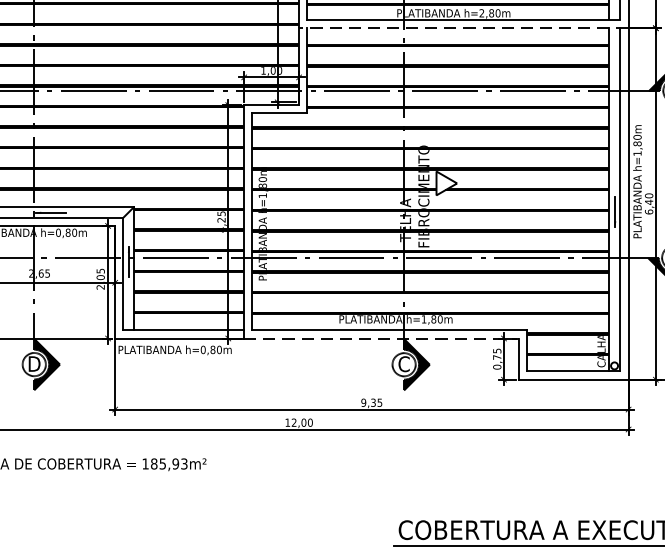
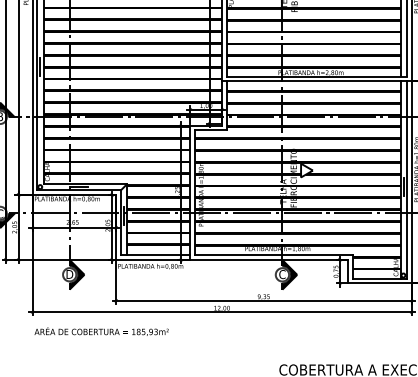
line: (463, 28) -> (316, 81), dashed -> solid
line: (381, 338) -> (269, 259), dashed -> solid

